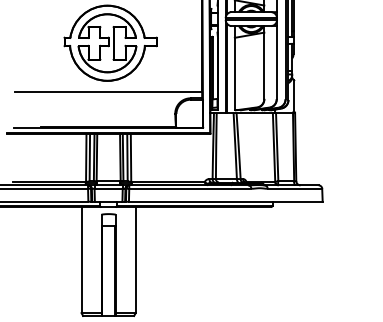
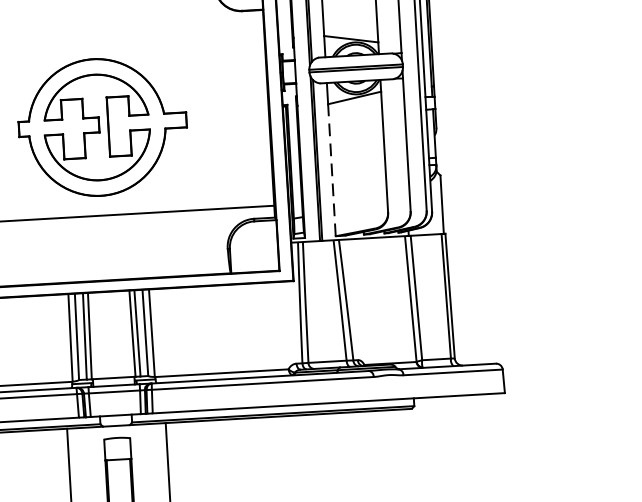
line: (234, 73) -> (331, 169), solid -> dashed

